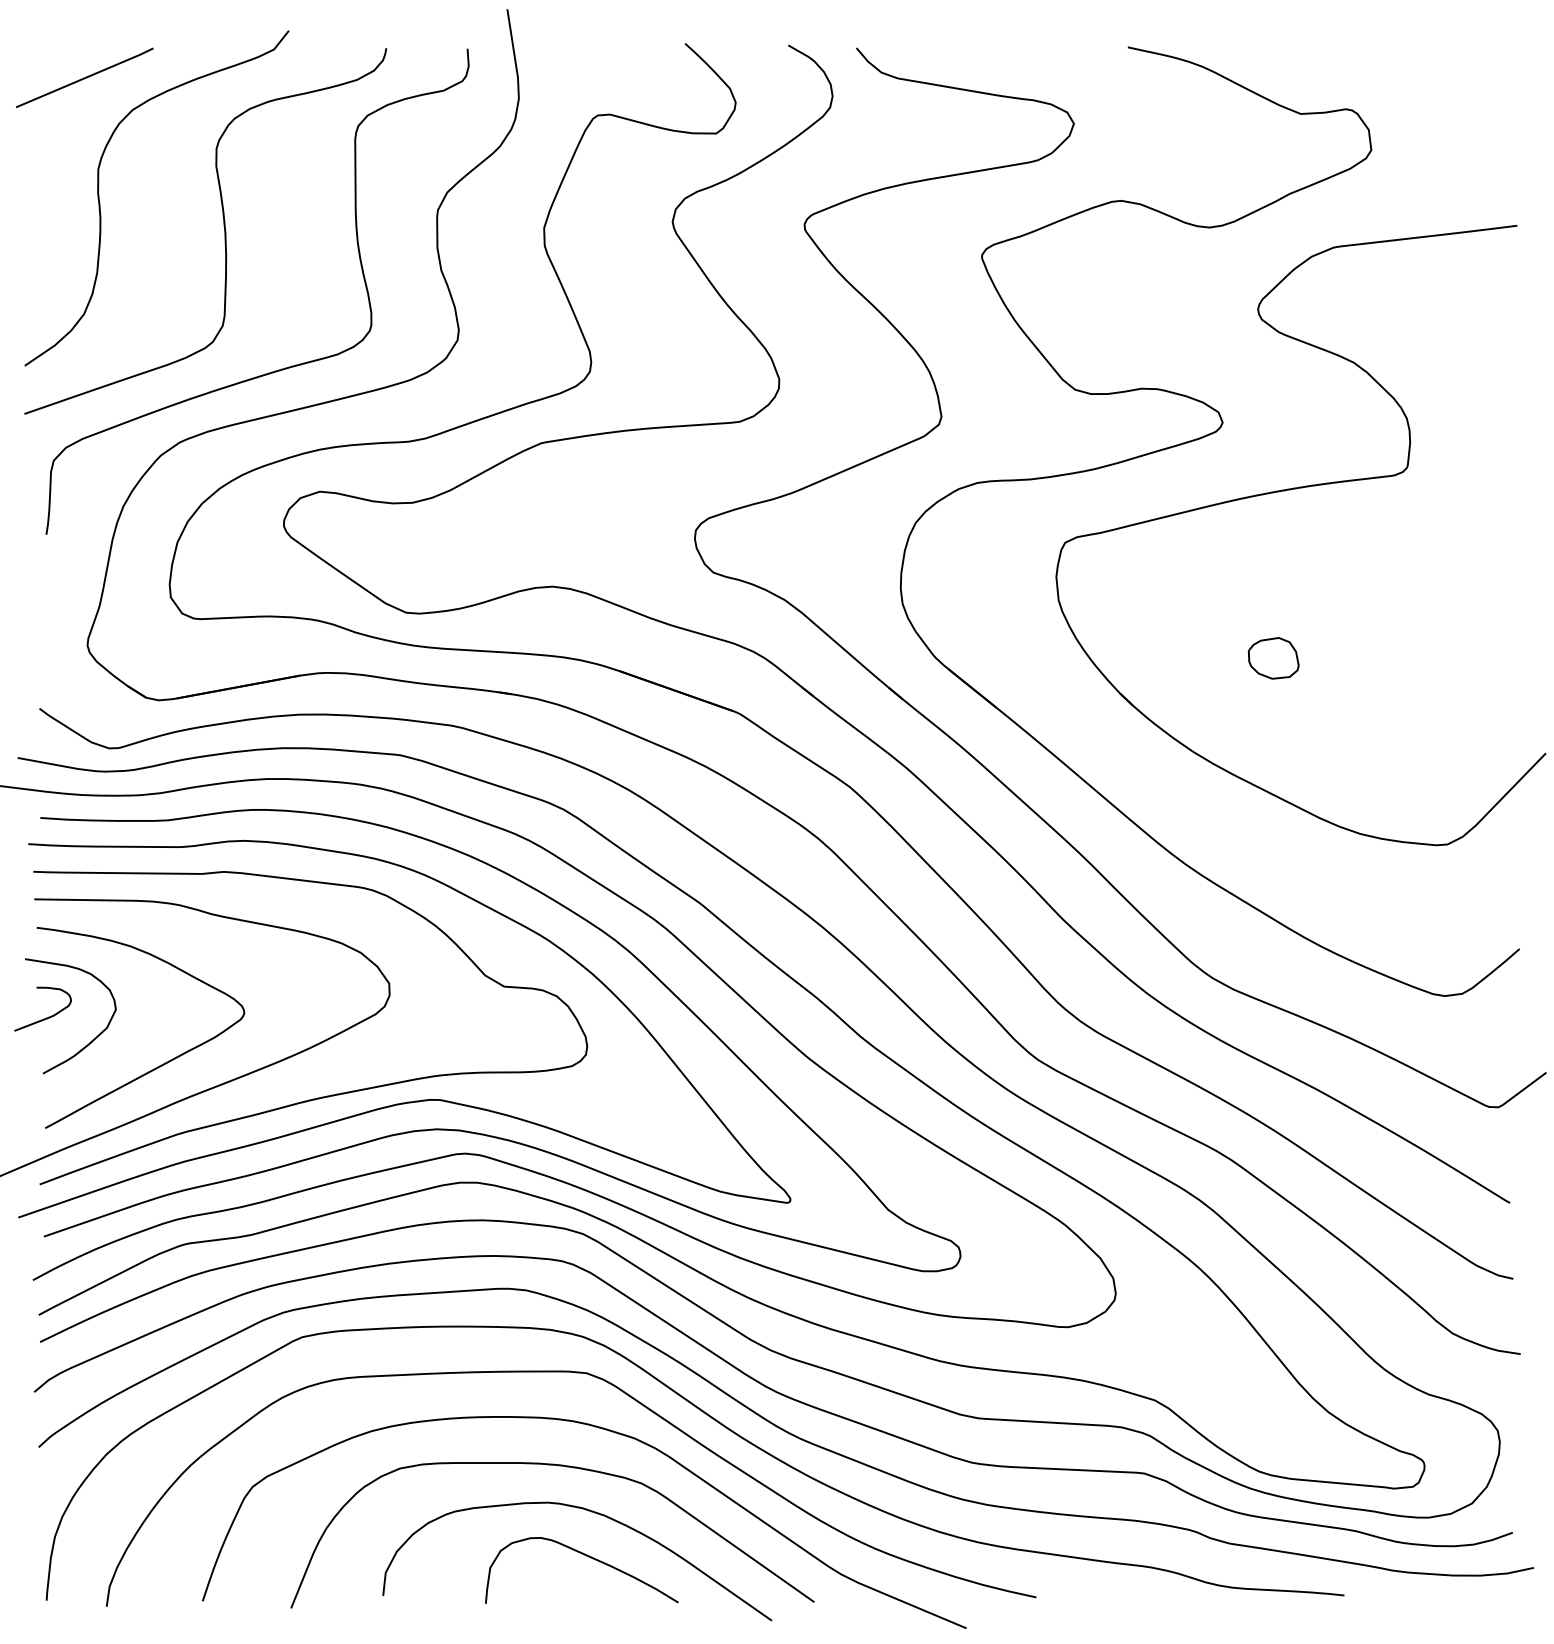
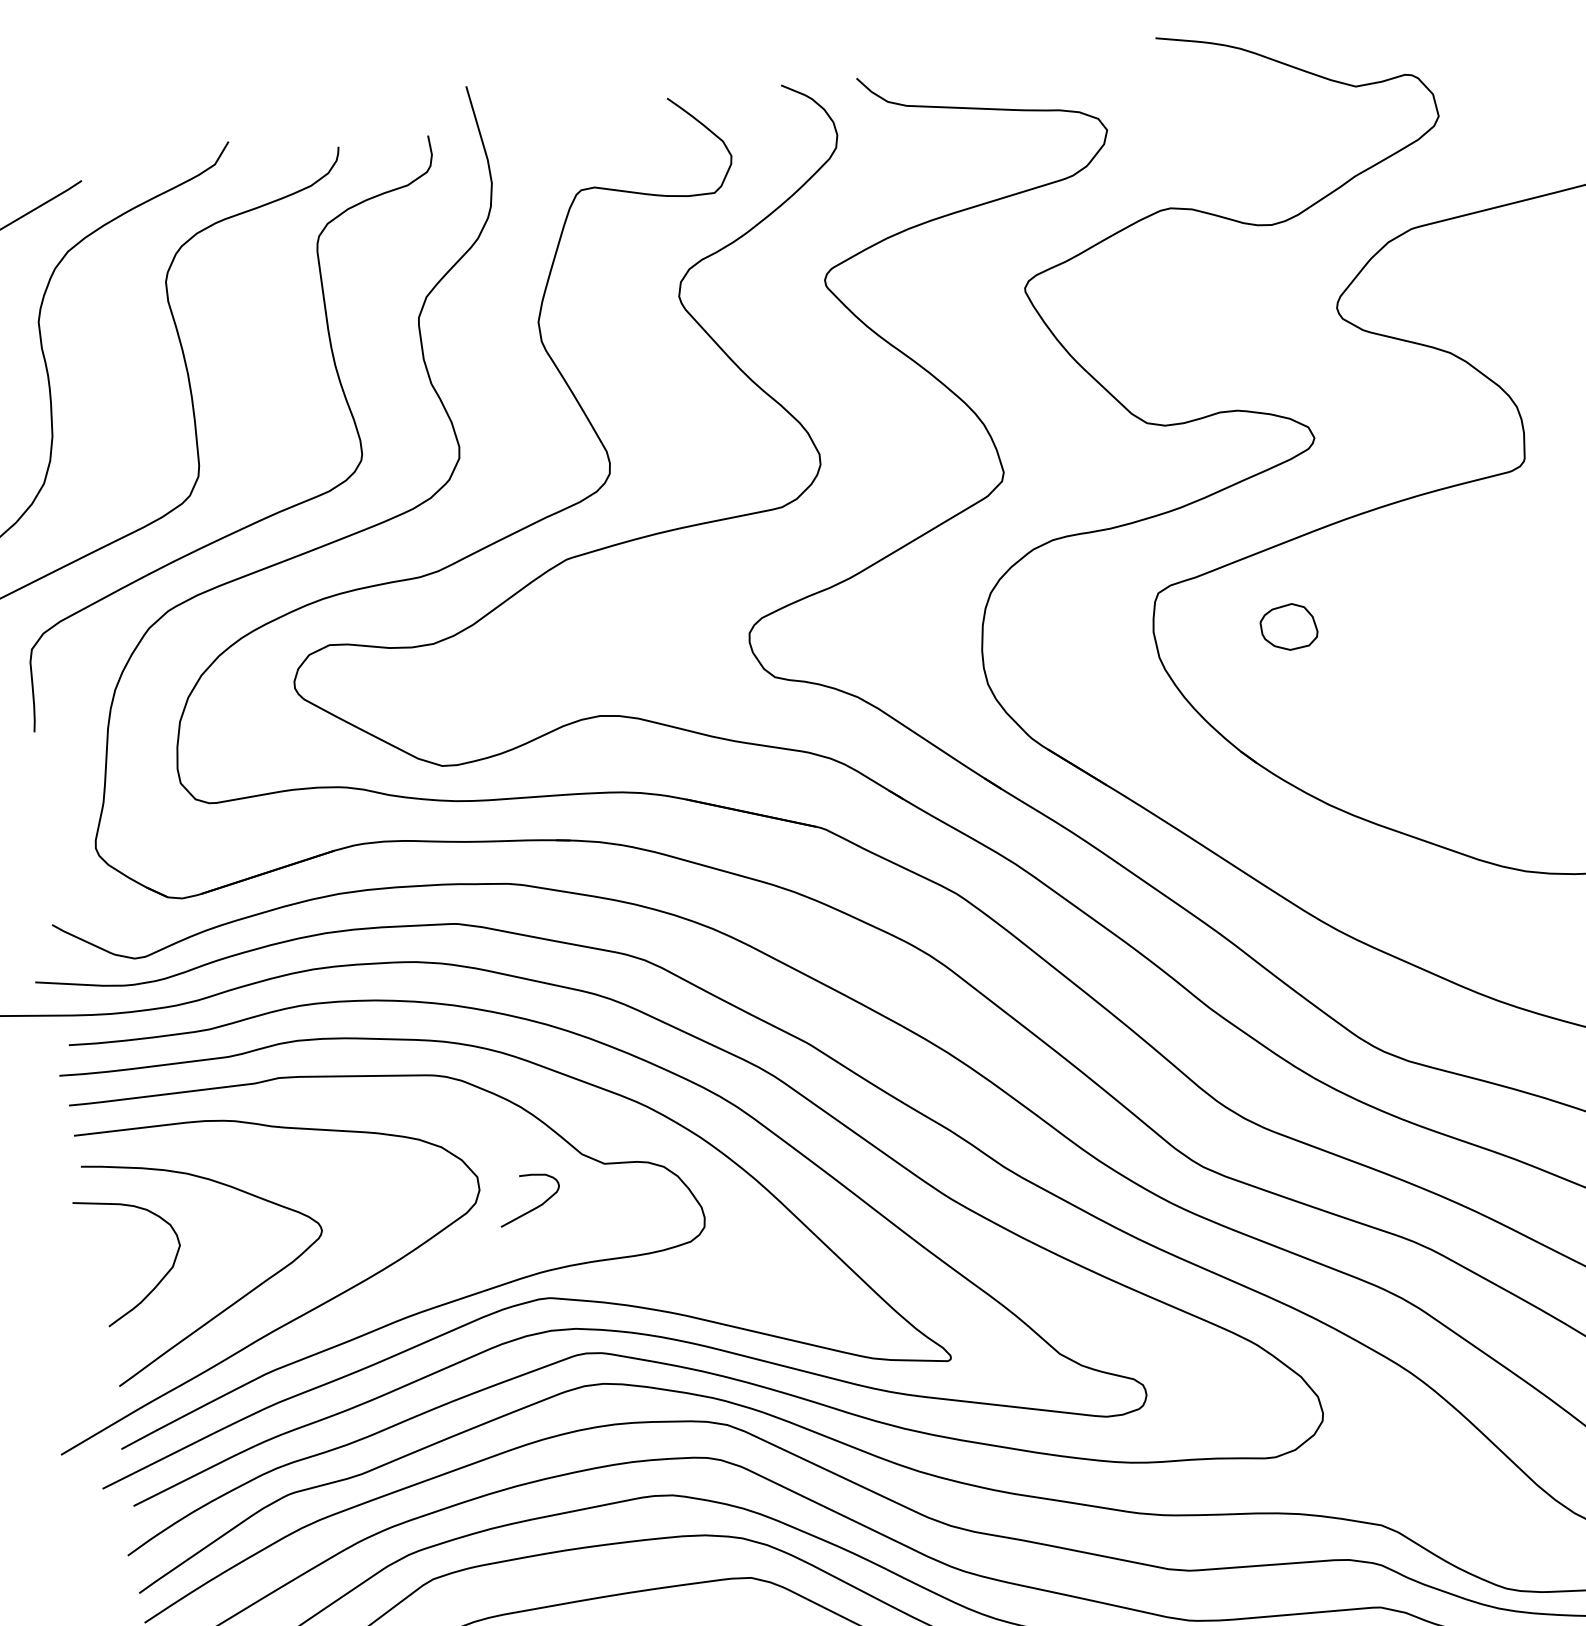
part: (1273, 658) -> (1288, 627), moved
curve: (46, 1017) -> (534, 1207), moved

